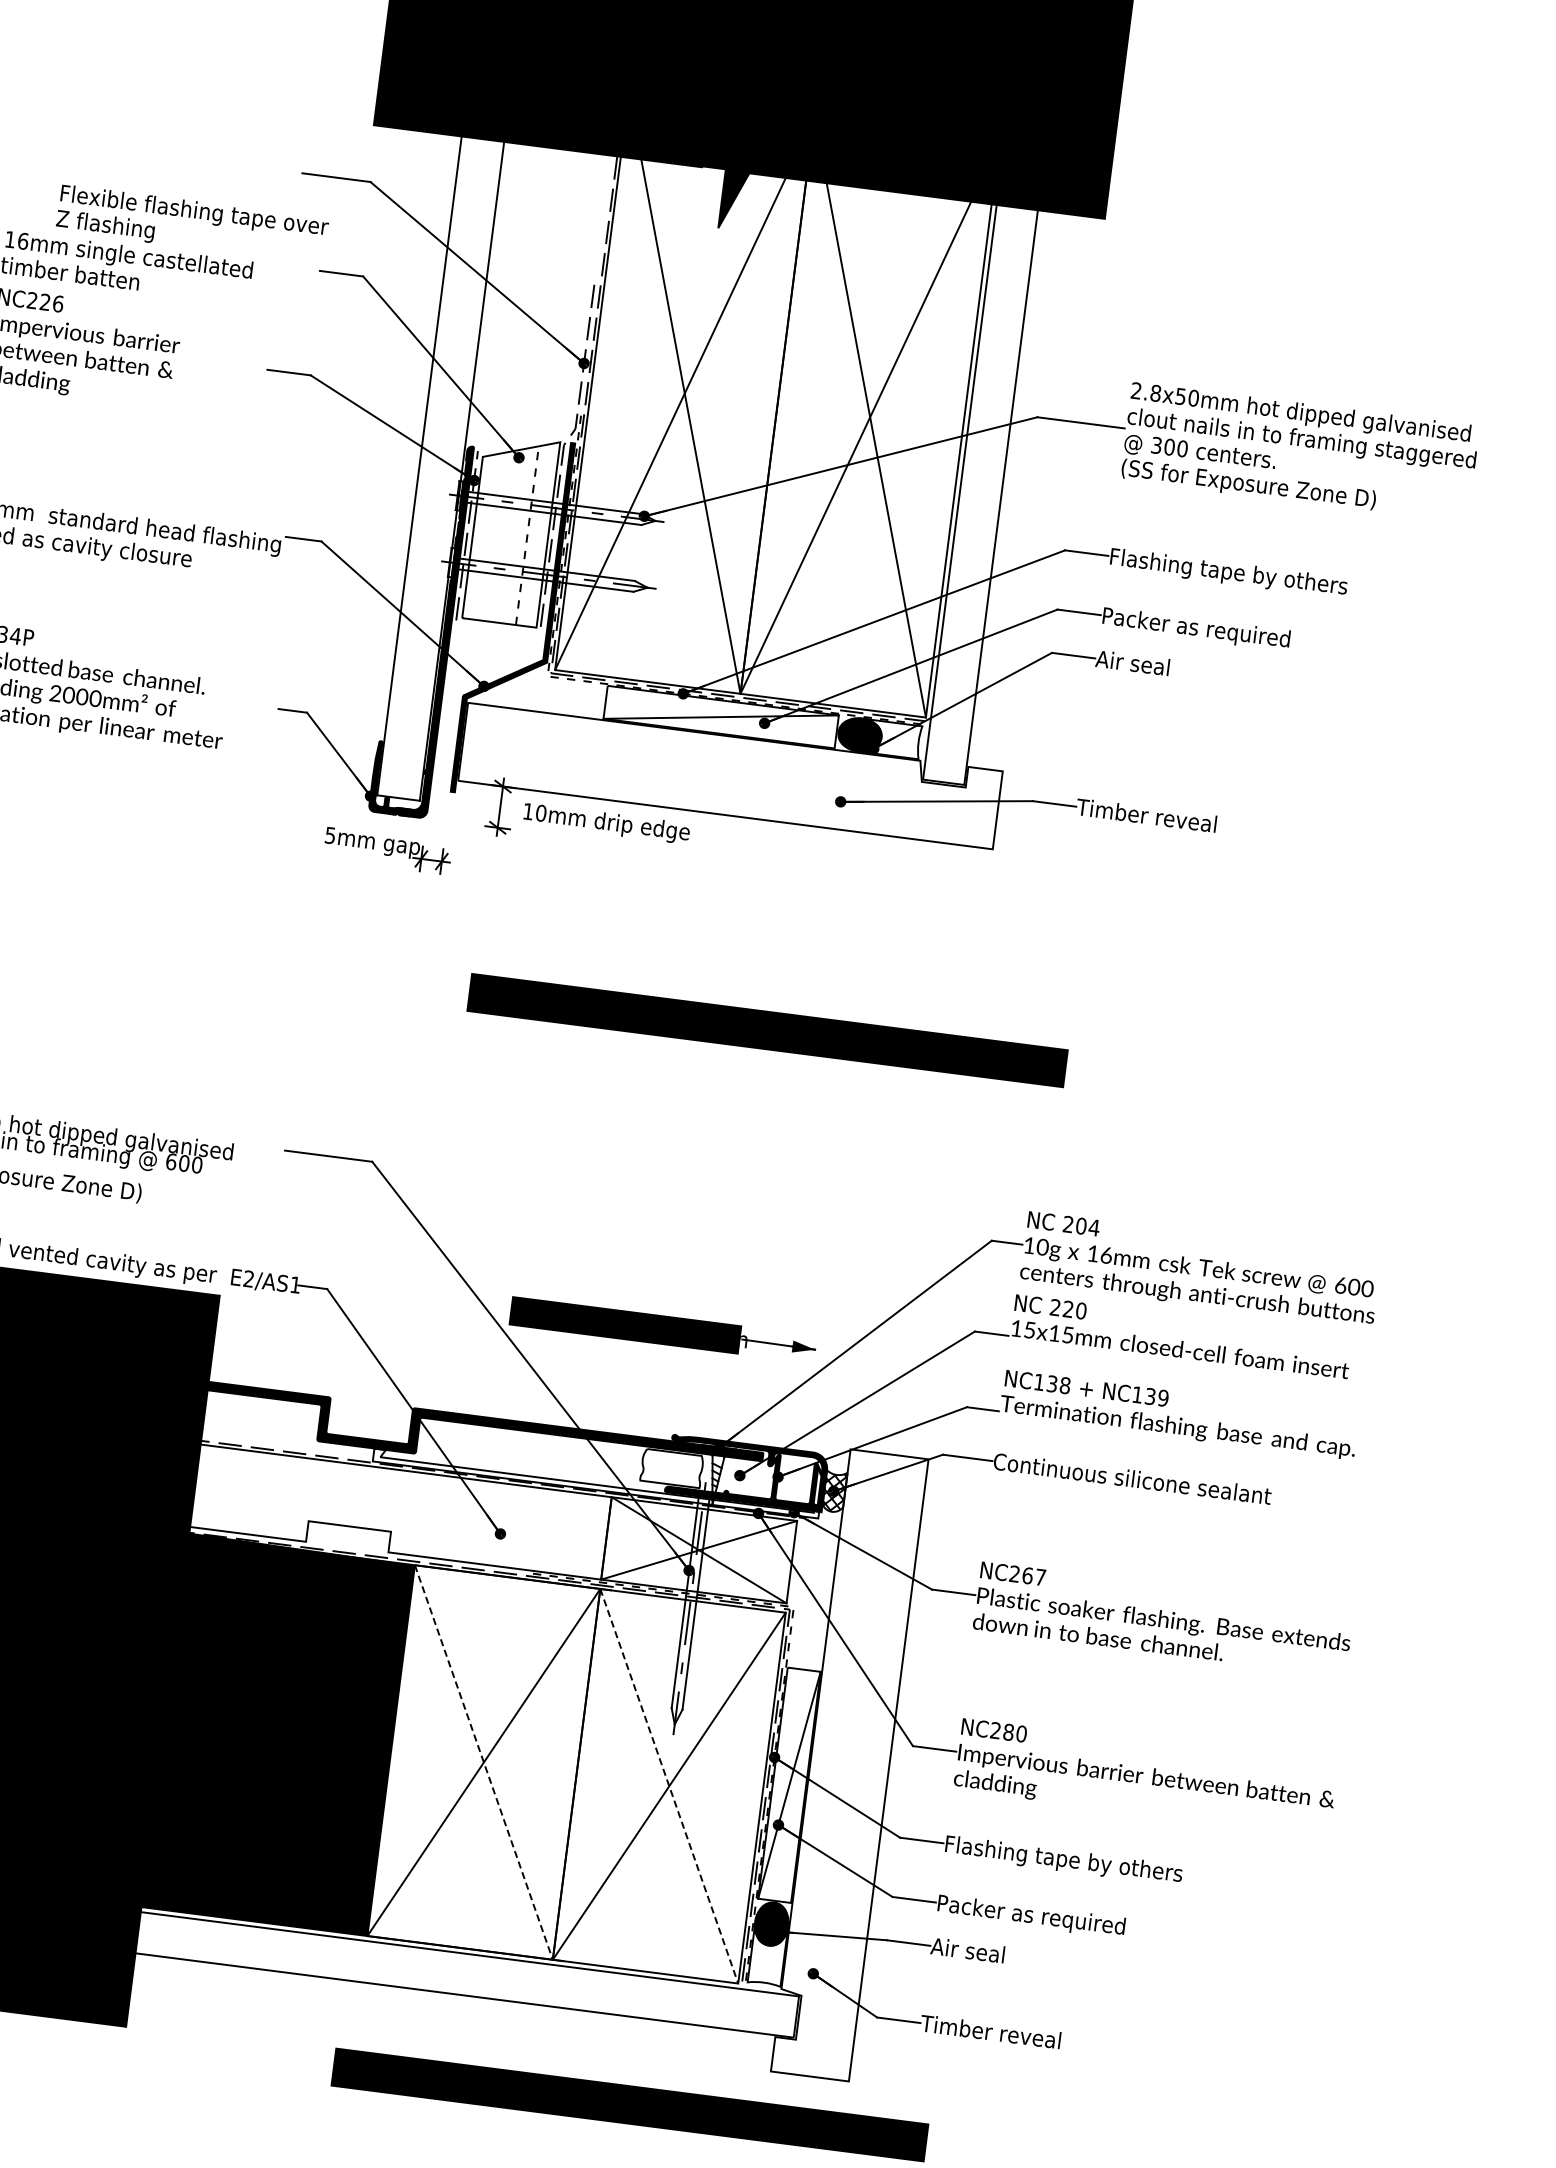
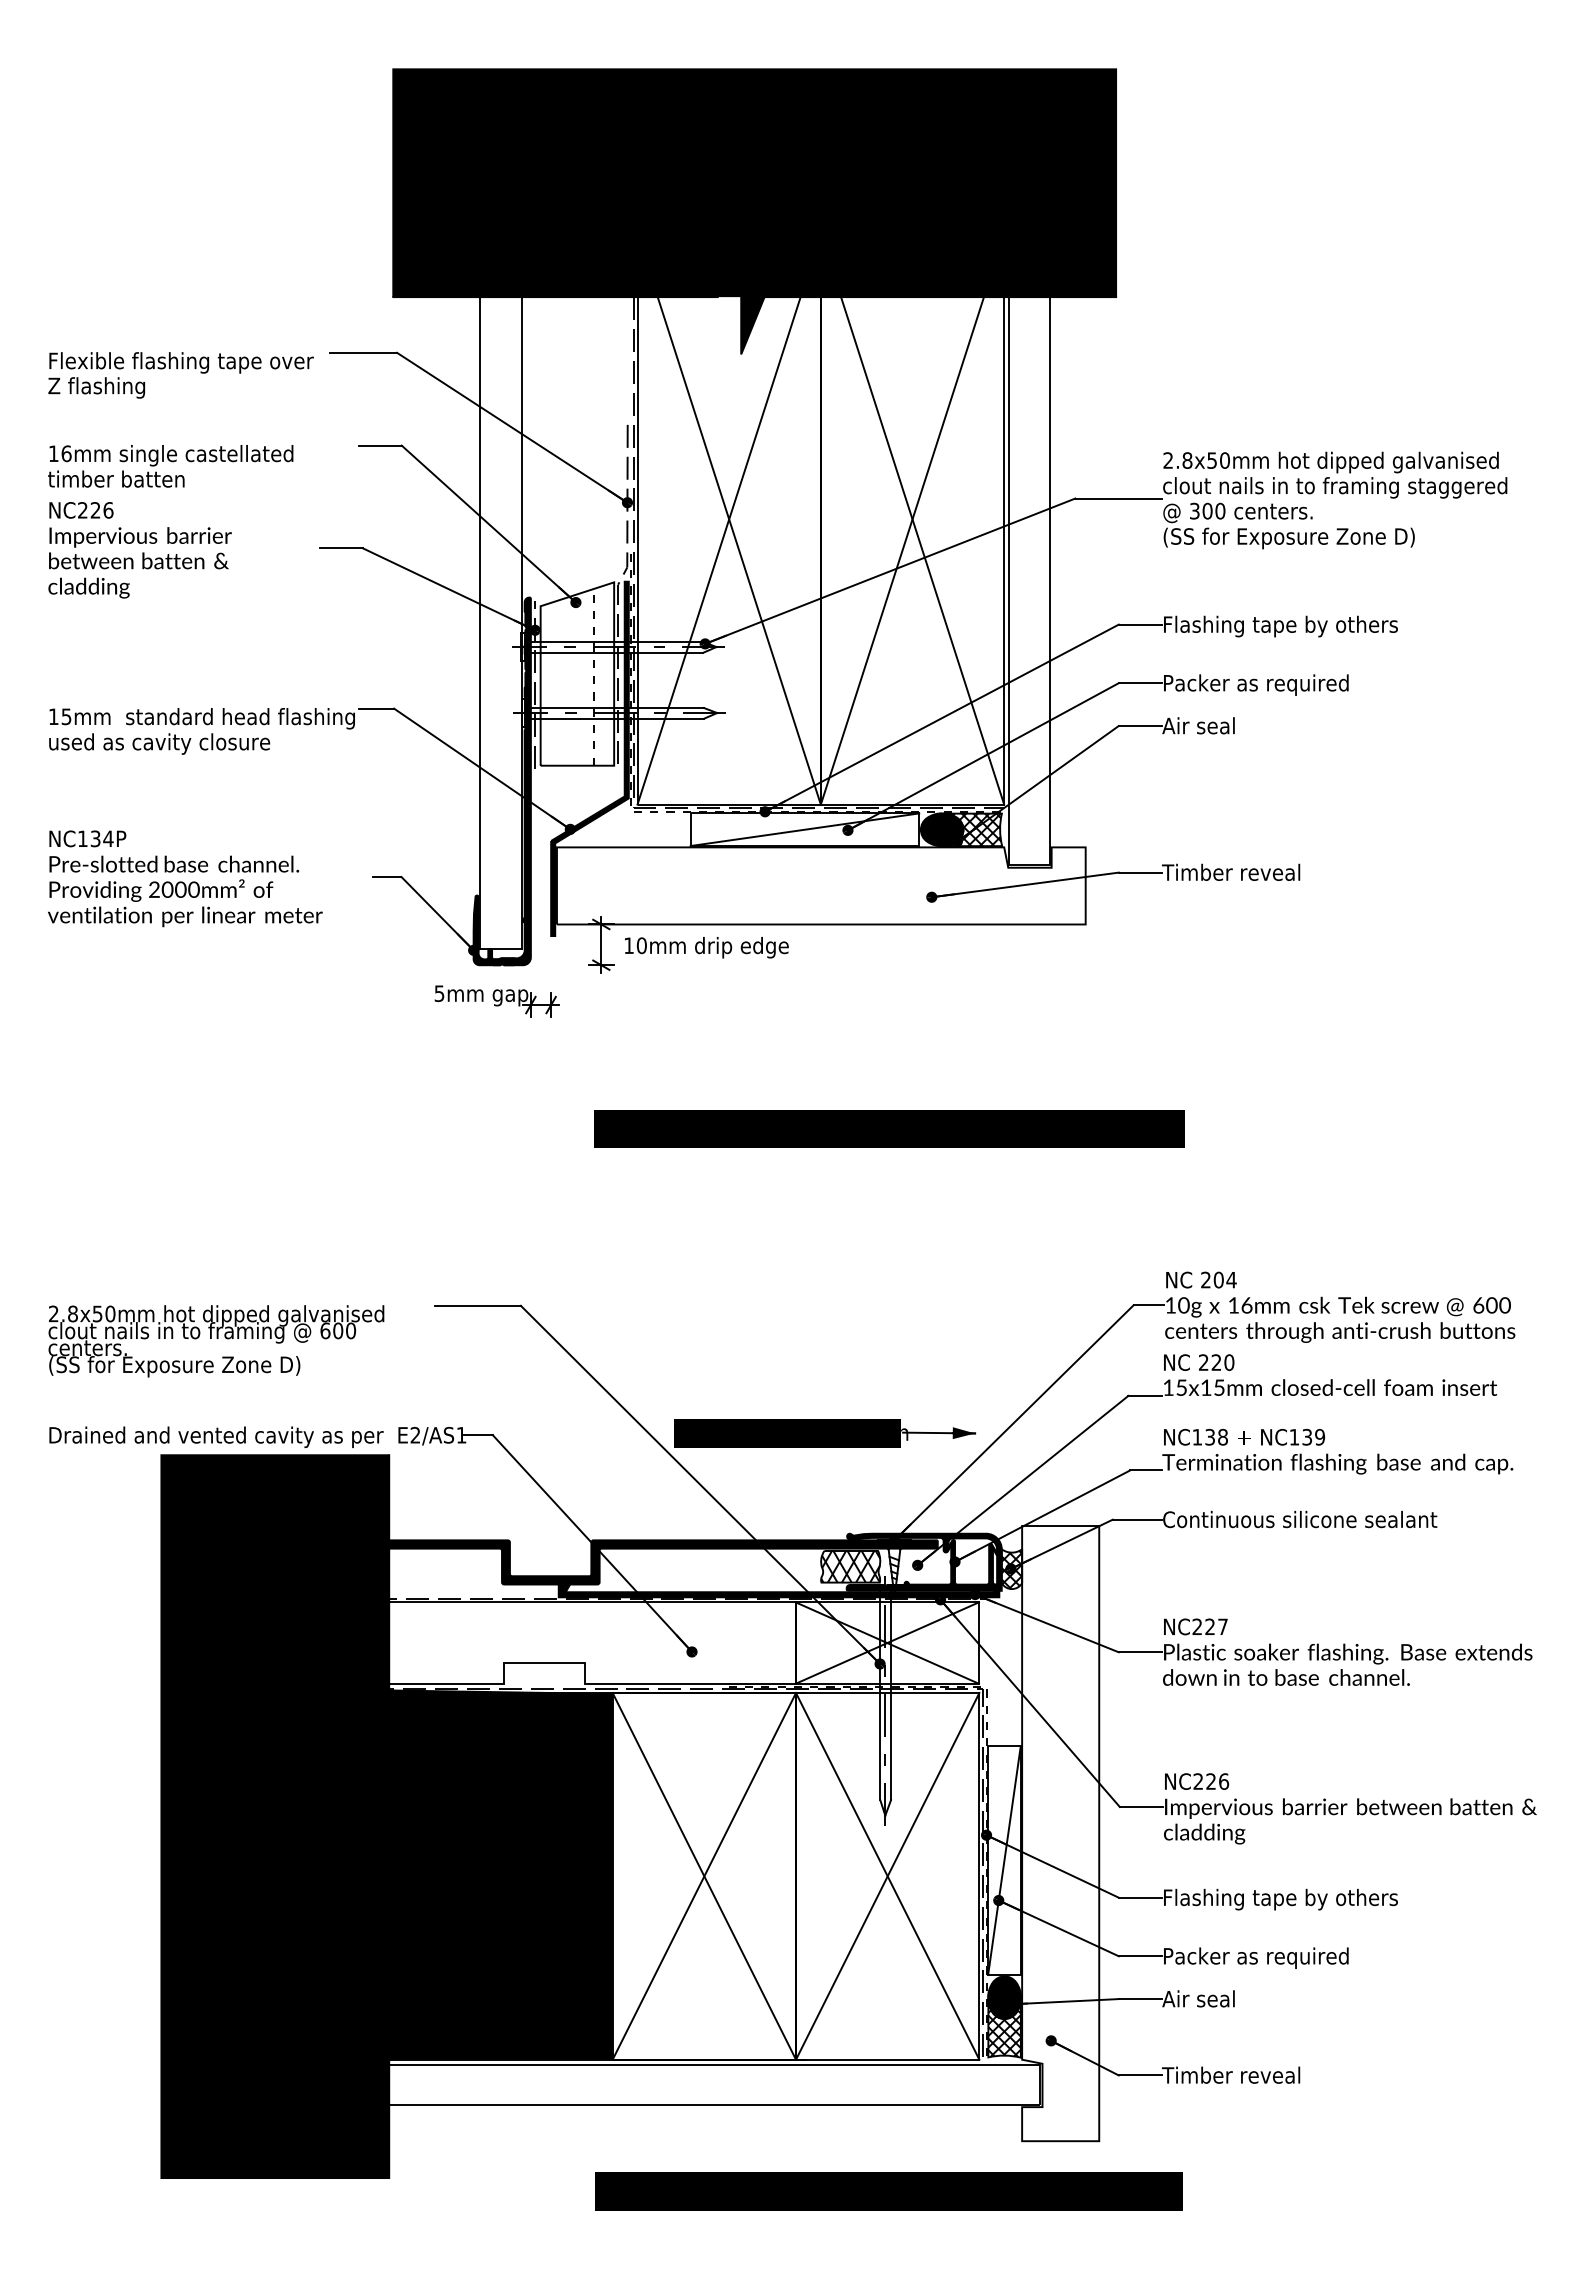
text: (191, 224) -> (180, 375), moved
hatch: (892, 738) -> (974, 829), added
hatch: (671, 1468) -> (850, 1566), added
fill: (595, 1483) -> (778, 1590), added
text: (1028, 1575) -> (1210, 1626), NC267 -> NC227
text: (1015, 1733) -> (1217, 1781), NC280 -> NC226
line: (484, 1762) -> (704, 1876), dashed -> solid
line: (669, 1786) -> (887, 1876), dashed -> solid
hatch: (767, 1956) -> (1004, 2029), added

